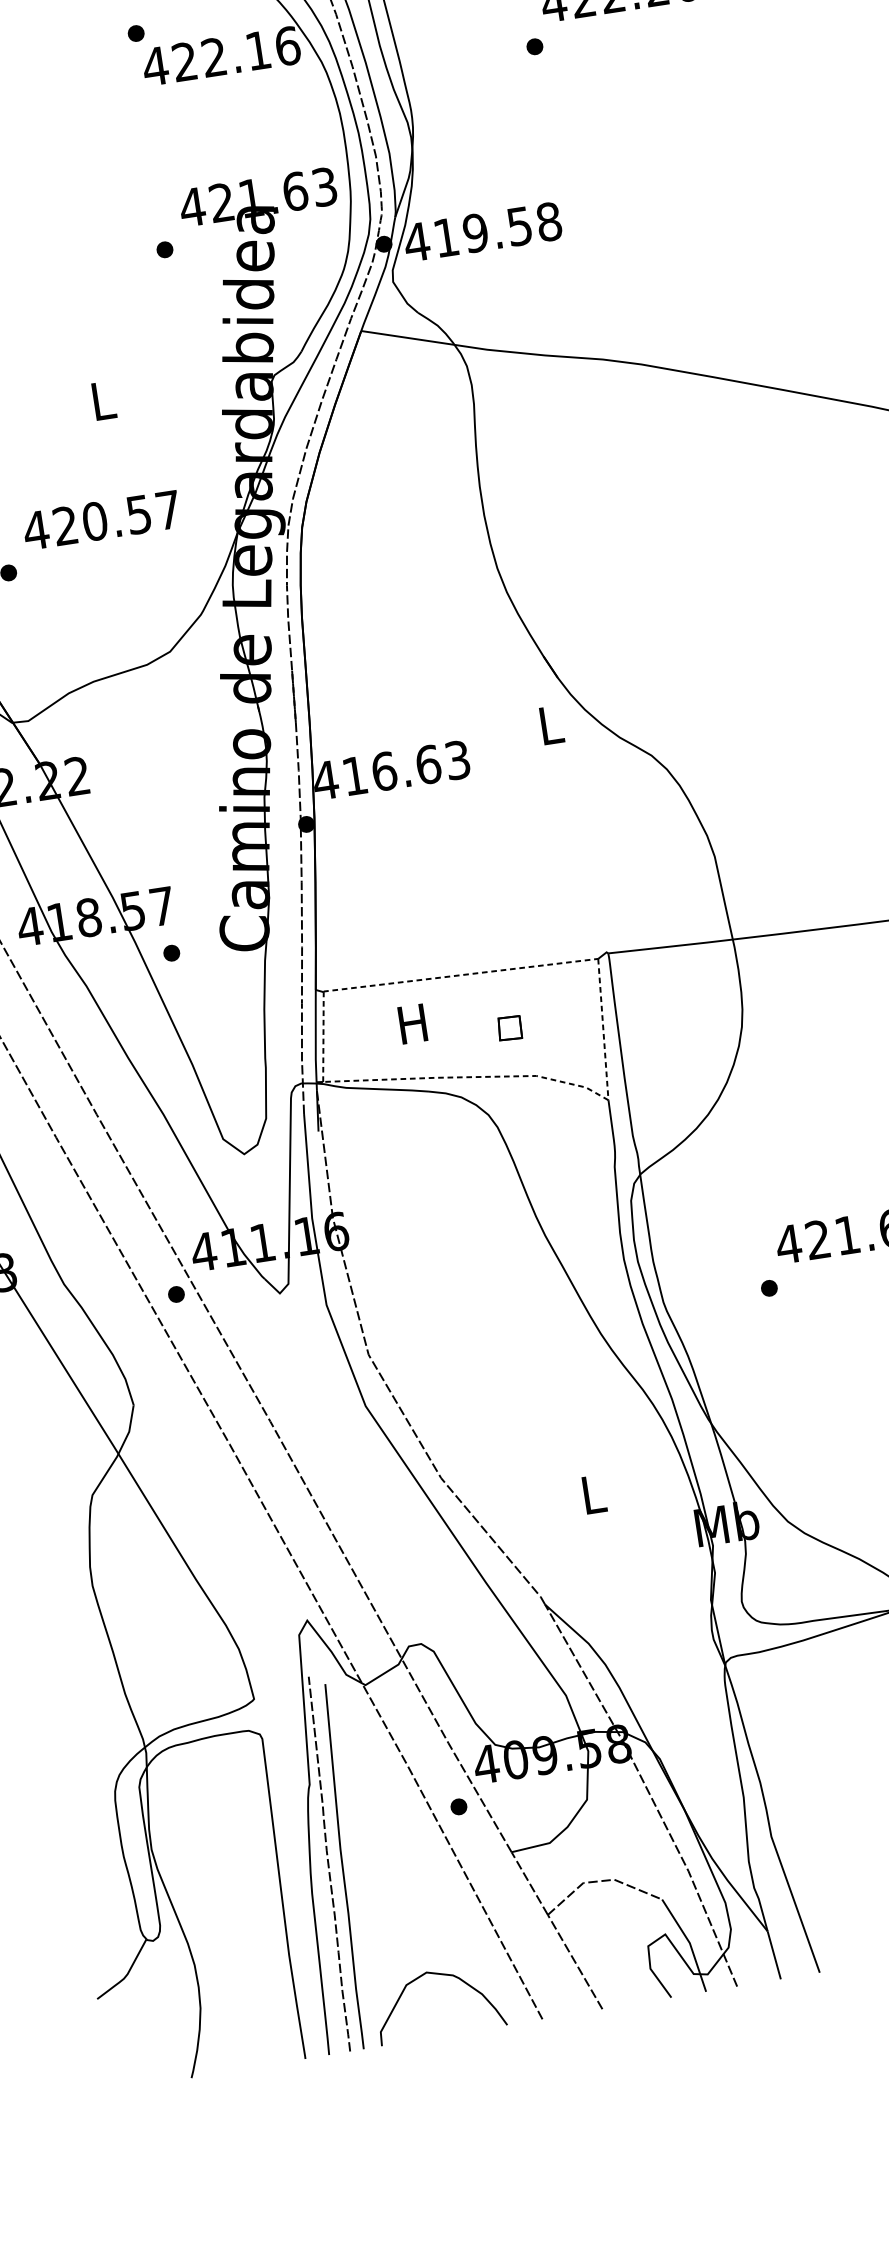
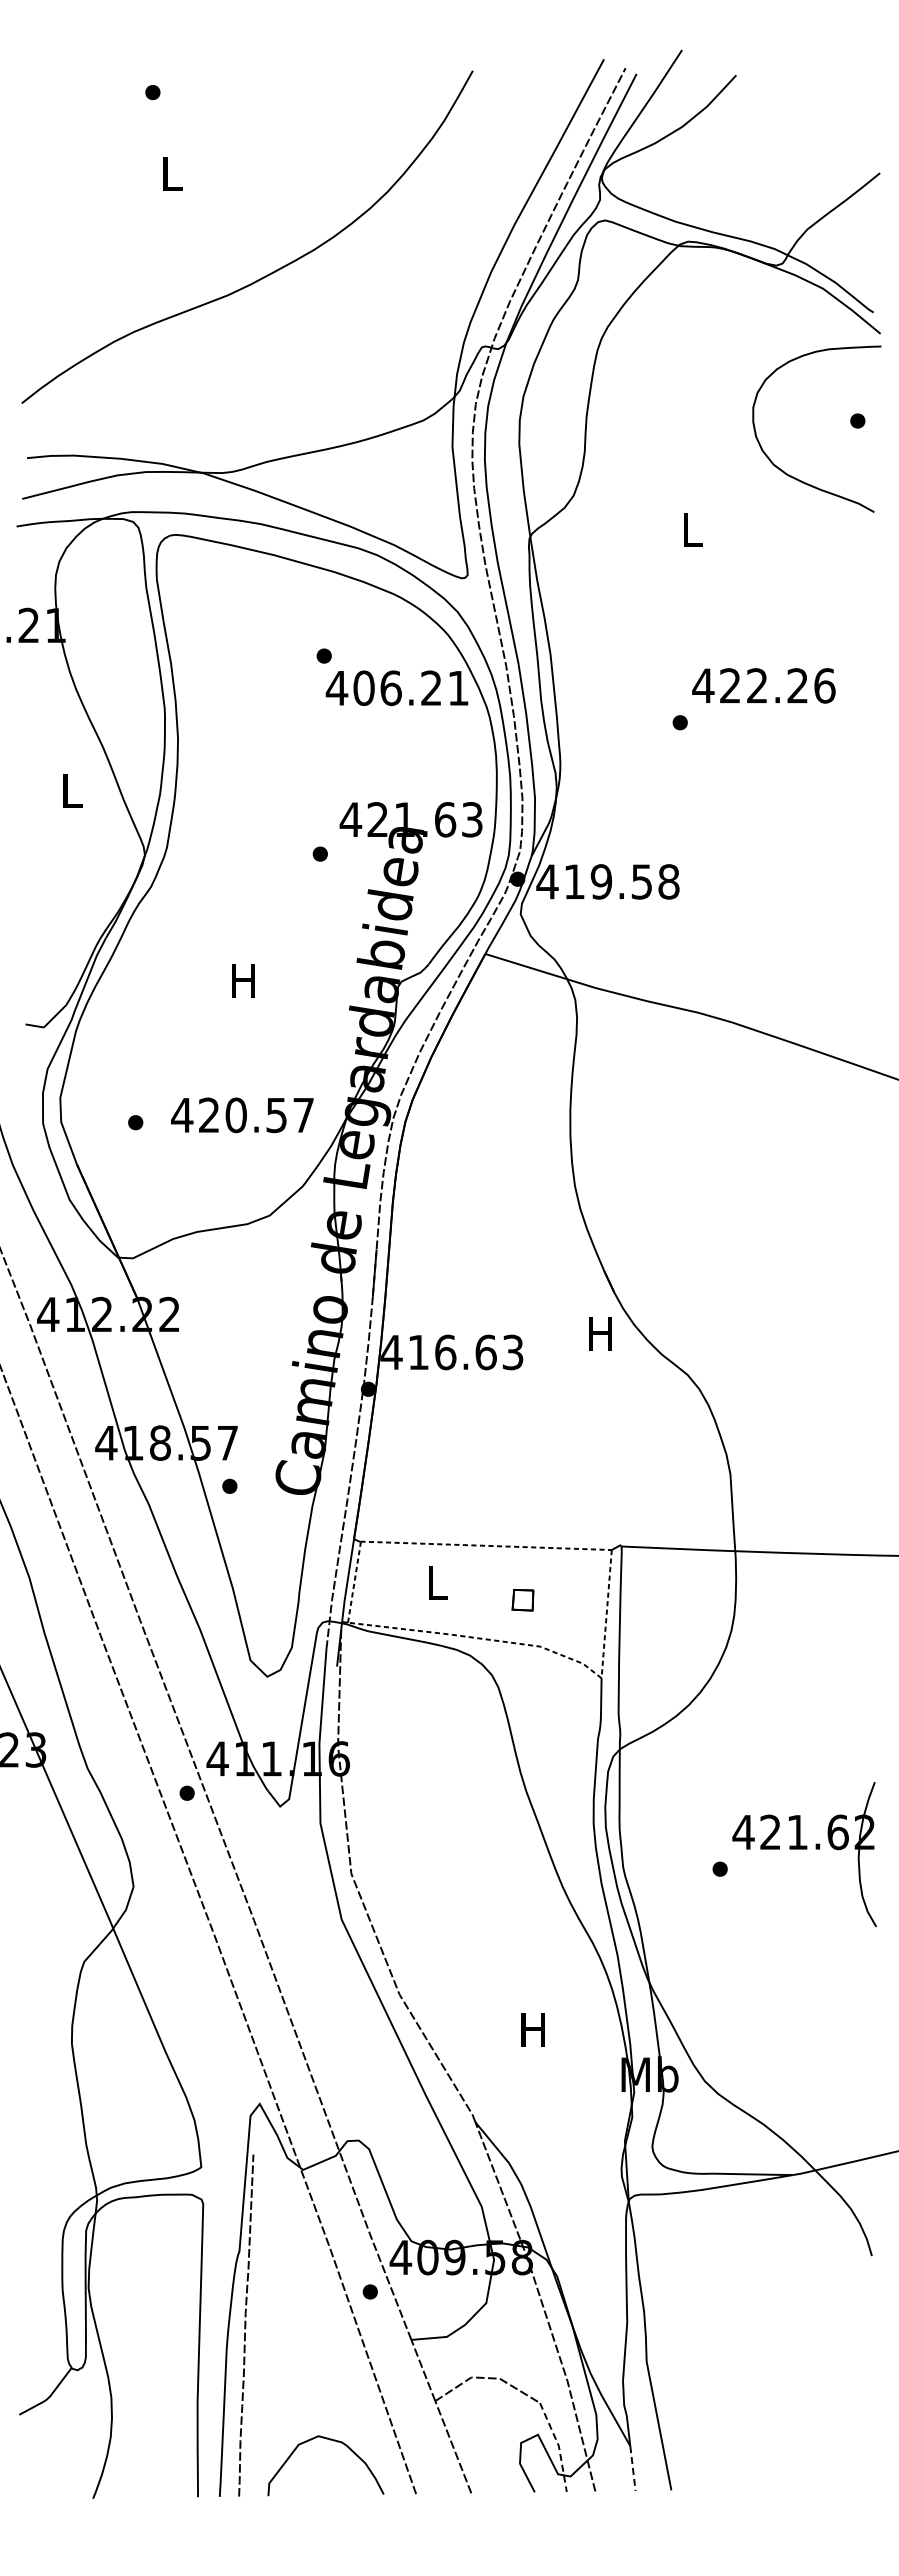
text: (236, 54) -> (411, 688), 422.16 -> 406.21
text: (102, 400) -> (243, 980), L -> H
text: (101, 520) -> (242, 1115), moved
text: (549, 725) -> (600, 1333), L -> H
text: (412, 1023) -> (436, 1582), H -> L
text: (591, 1494) -> (532, 2029), L -> H
curve: (343, 1866) -> (258, 2329), removed
line: (689, 1943) -> (558, 2446), solid -> dashed
line: (773, 1955) -> (632, 2468), solid -> dashed

